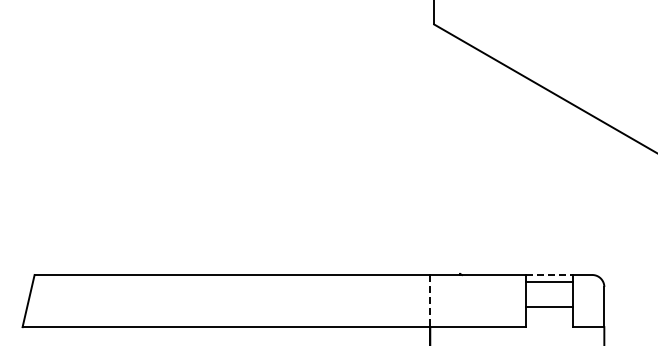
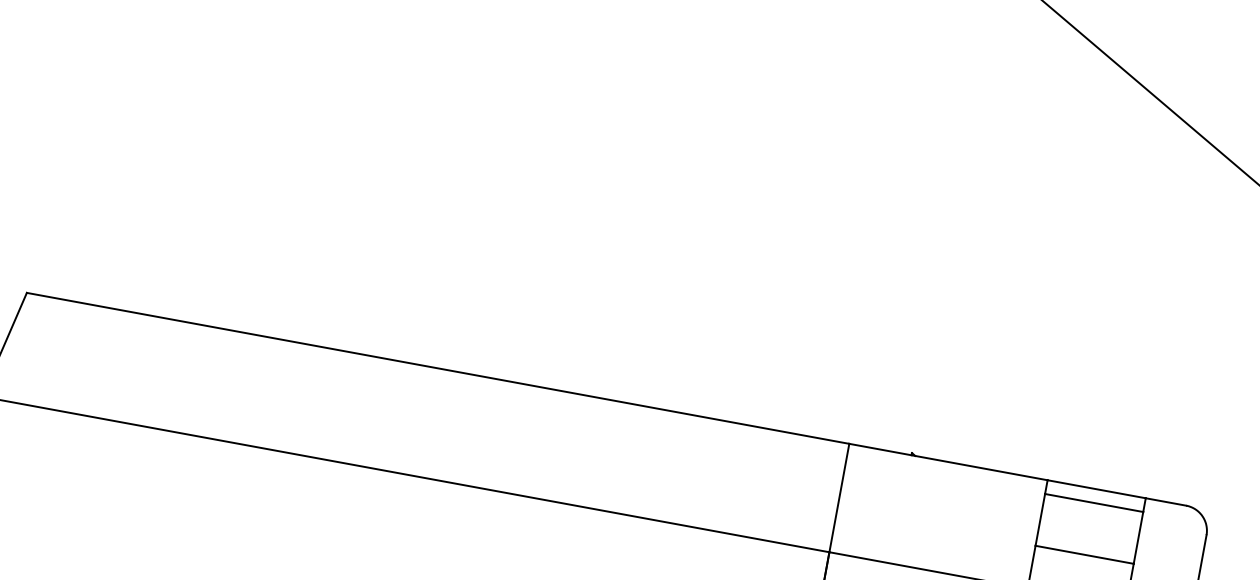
line: (549, 275) -> (1096, 490), dashed -> solid
line: (430, 301) -> (839, 498), dashed -> solid

